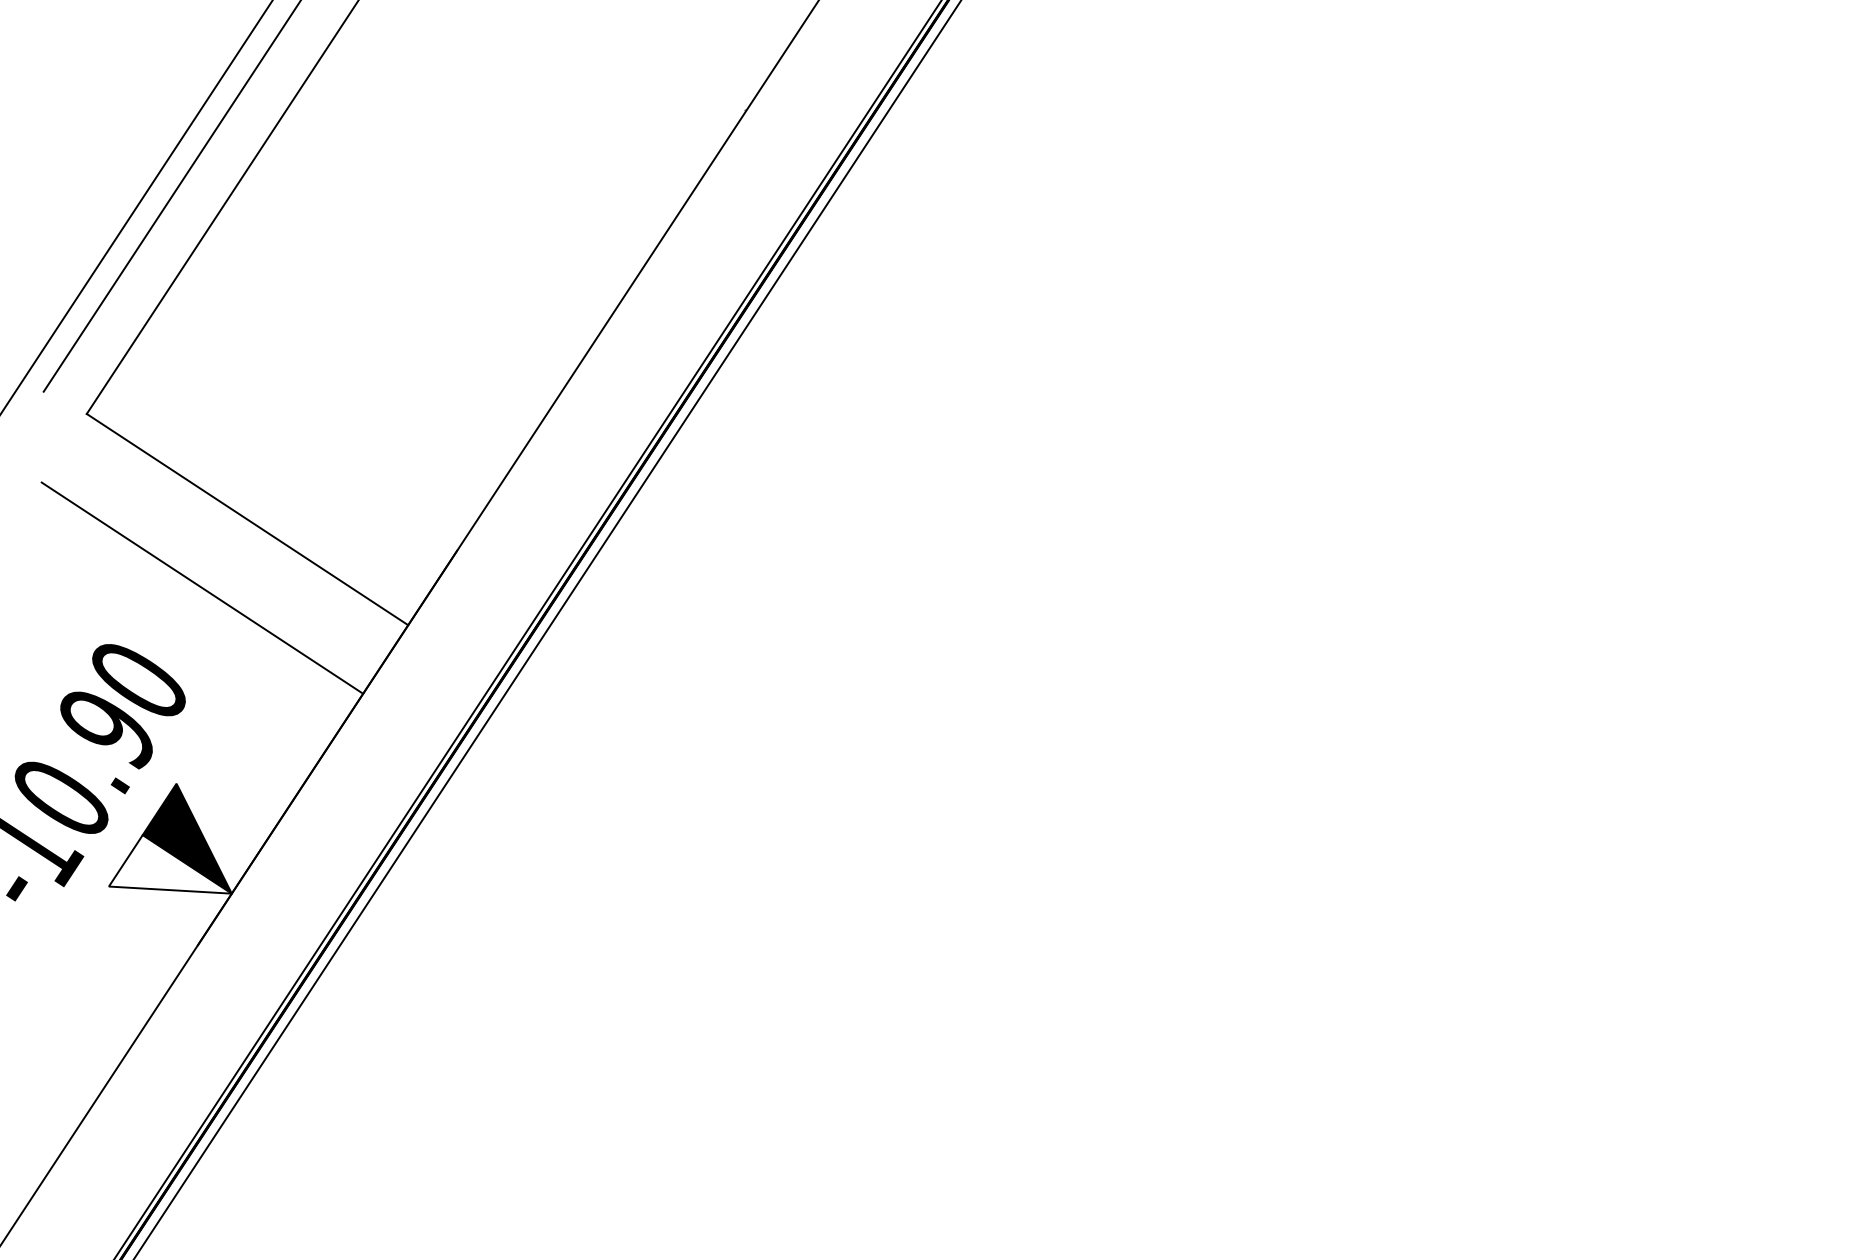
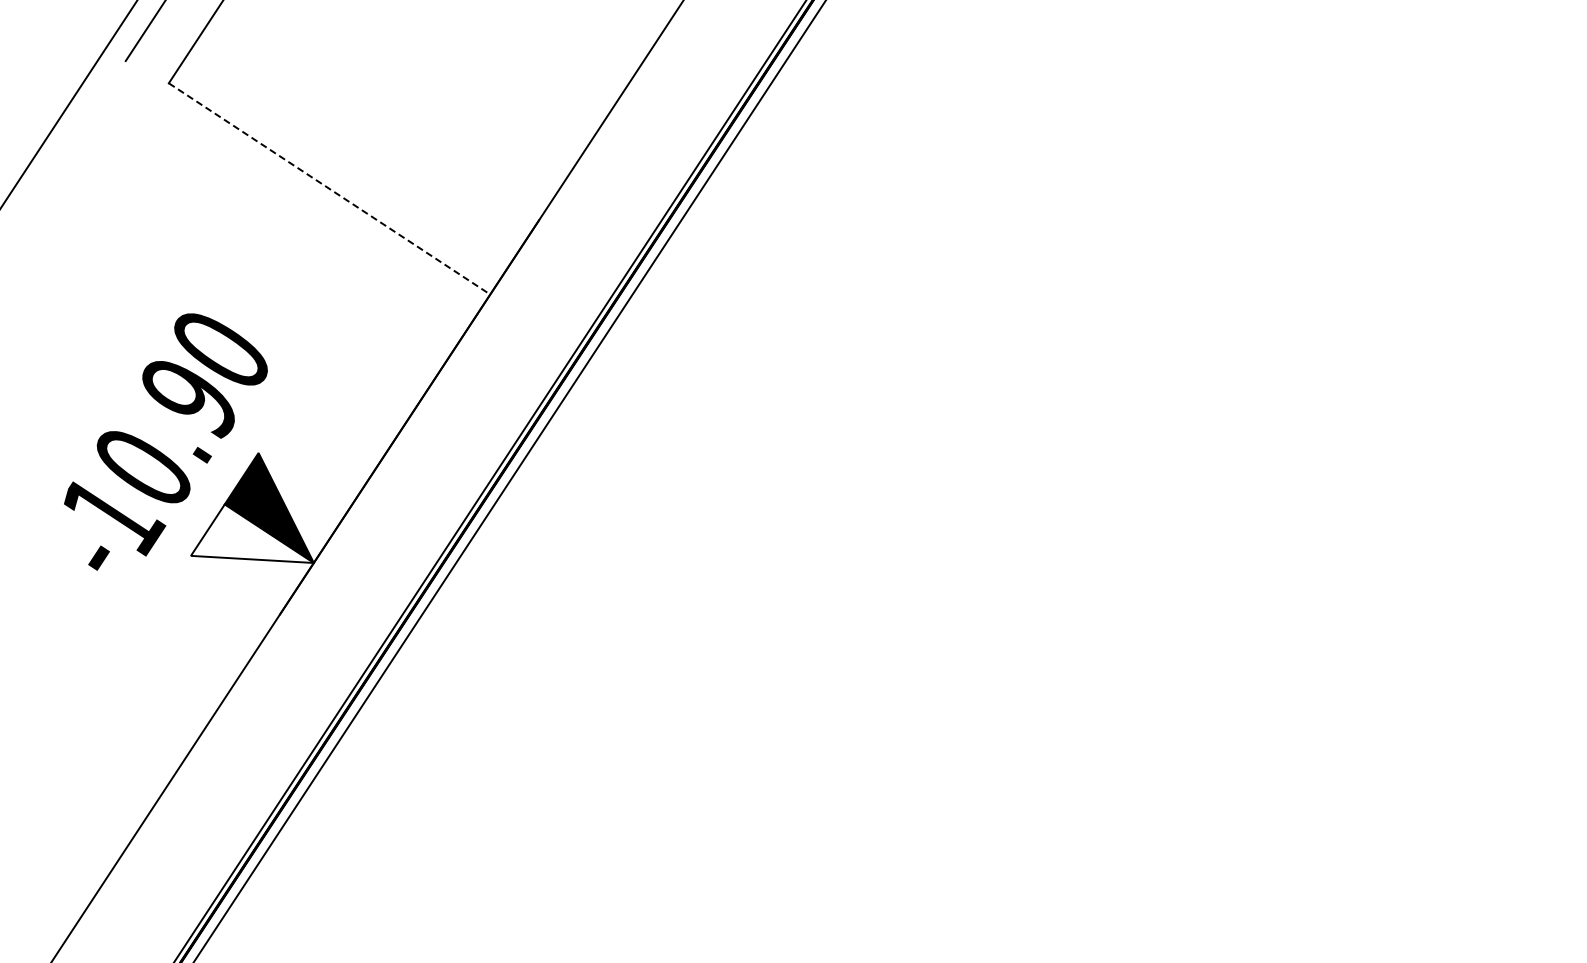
line: (247, 519) -> (329, 188), solid -> dashed
line: (202, 587) -> (284, 256), removed

